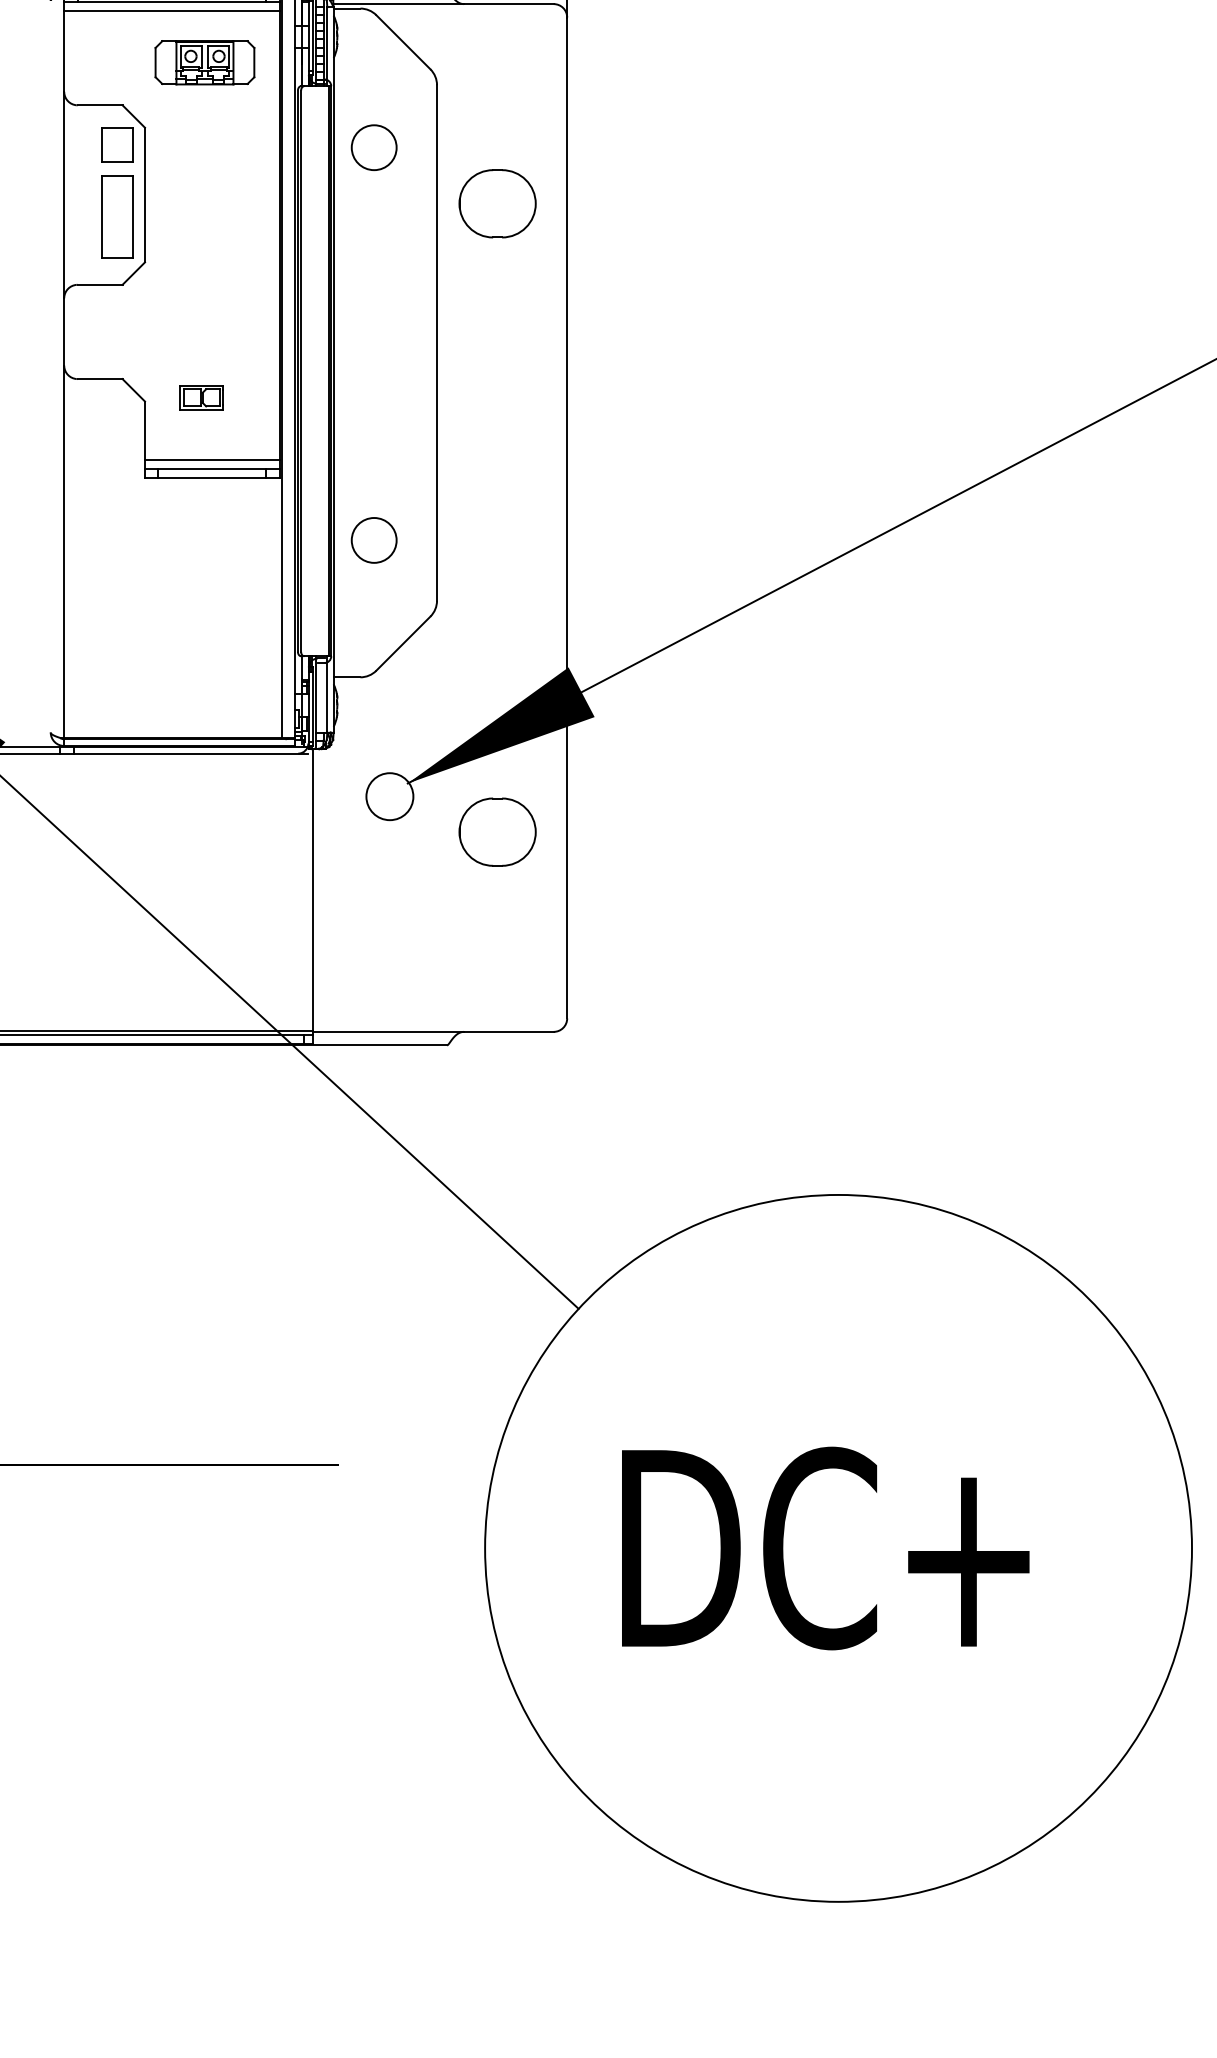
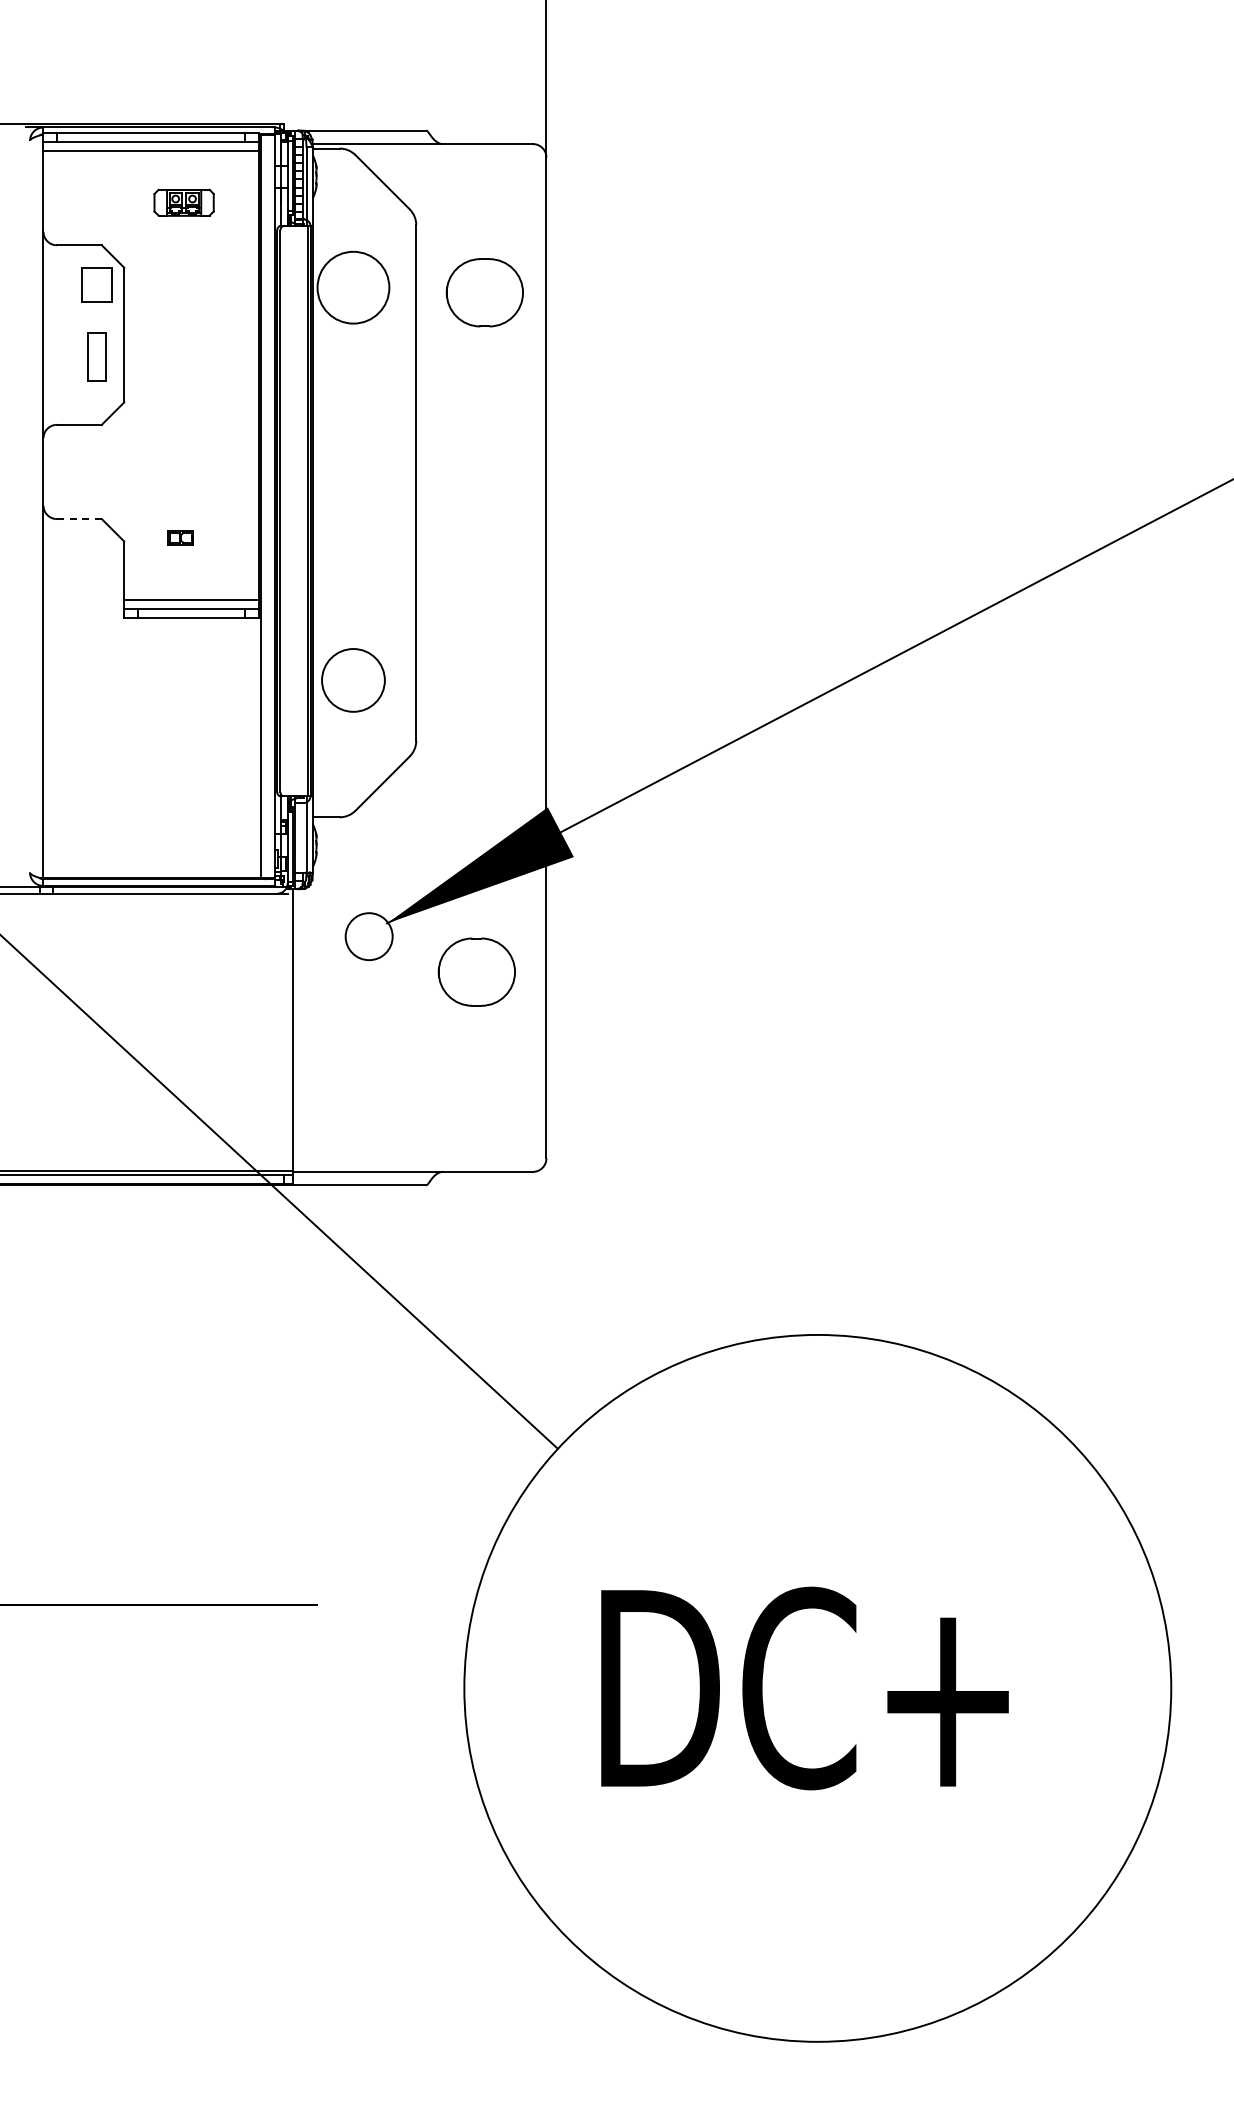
part: (204, 62) -> (183, 202), size x0.6
circle: (374, 147) -> (353, 287), size x1.6
part: (497, 203) -> (484, 292), moved
part: (117, 216) -> (96, 356), size x0.6
line: (100, 379) -> (79, 519), solid -> dashed
part: (201, 397) -> (180, 537), size x0.6
circle: (374, 539) -> (353, 679), size x1.4

